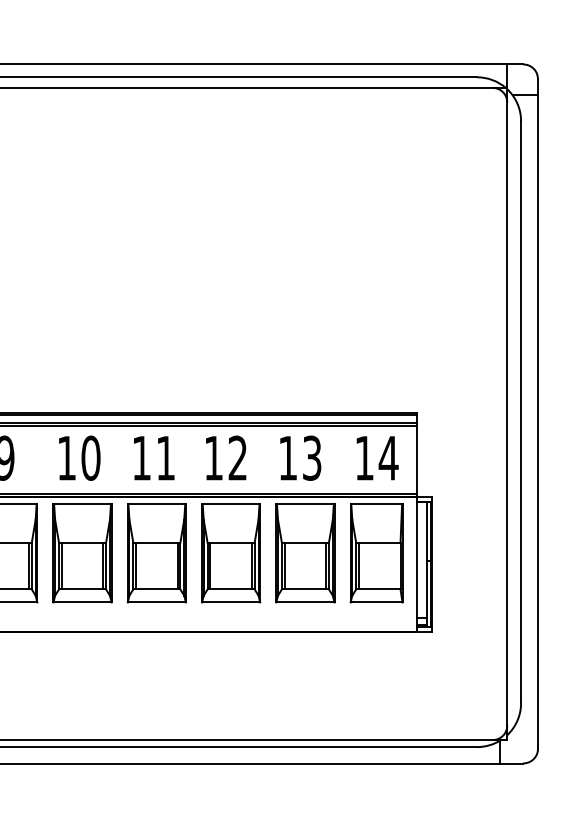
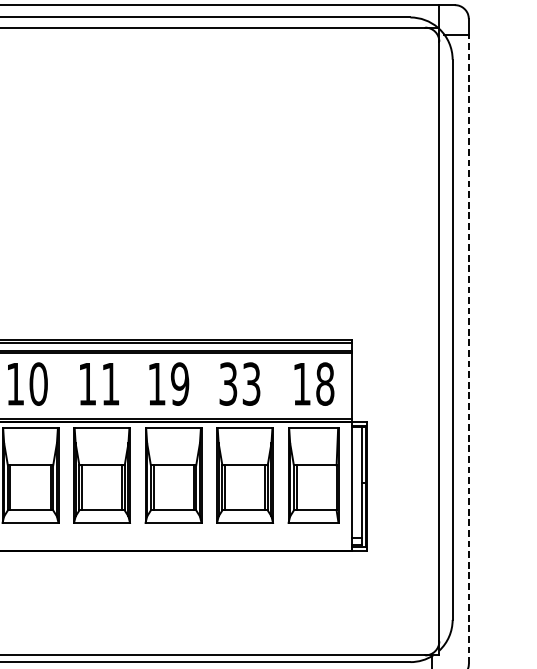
line: (537, 422) -> (468, 349), solid -> dashed
text: (237, 457) -> (179, 383), 12 -> 19
text: (288, 457) -> (228, 383), 13 -> 33
text: (388, 457) -> (325, 383), 14 -> 18

